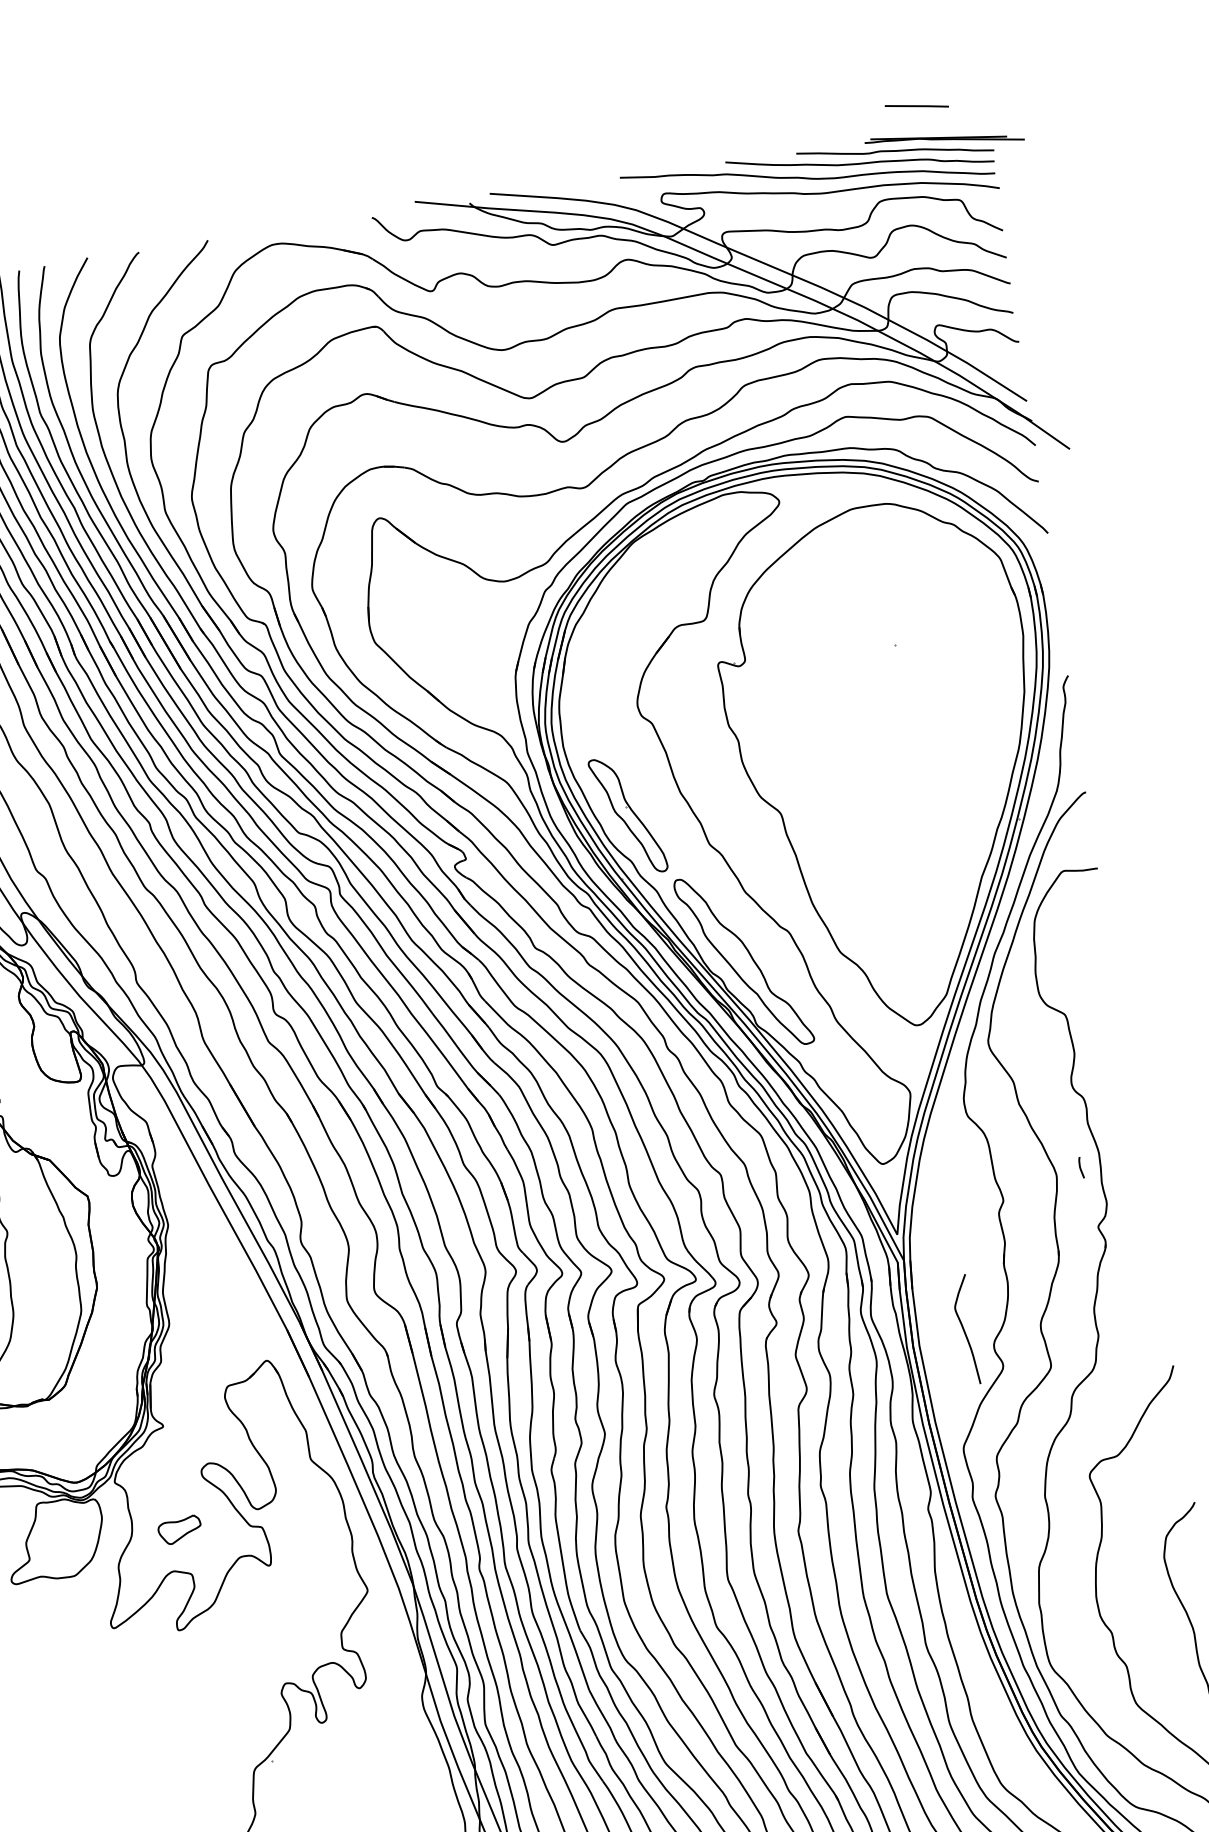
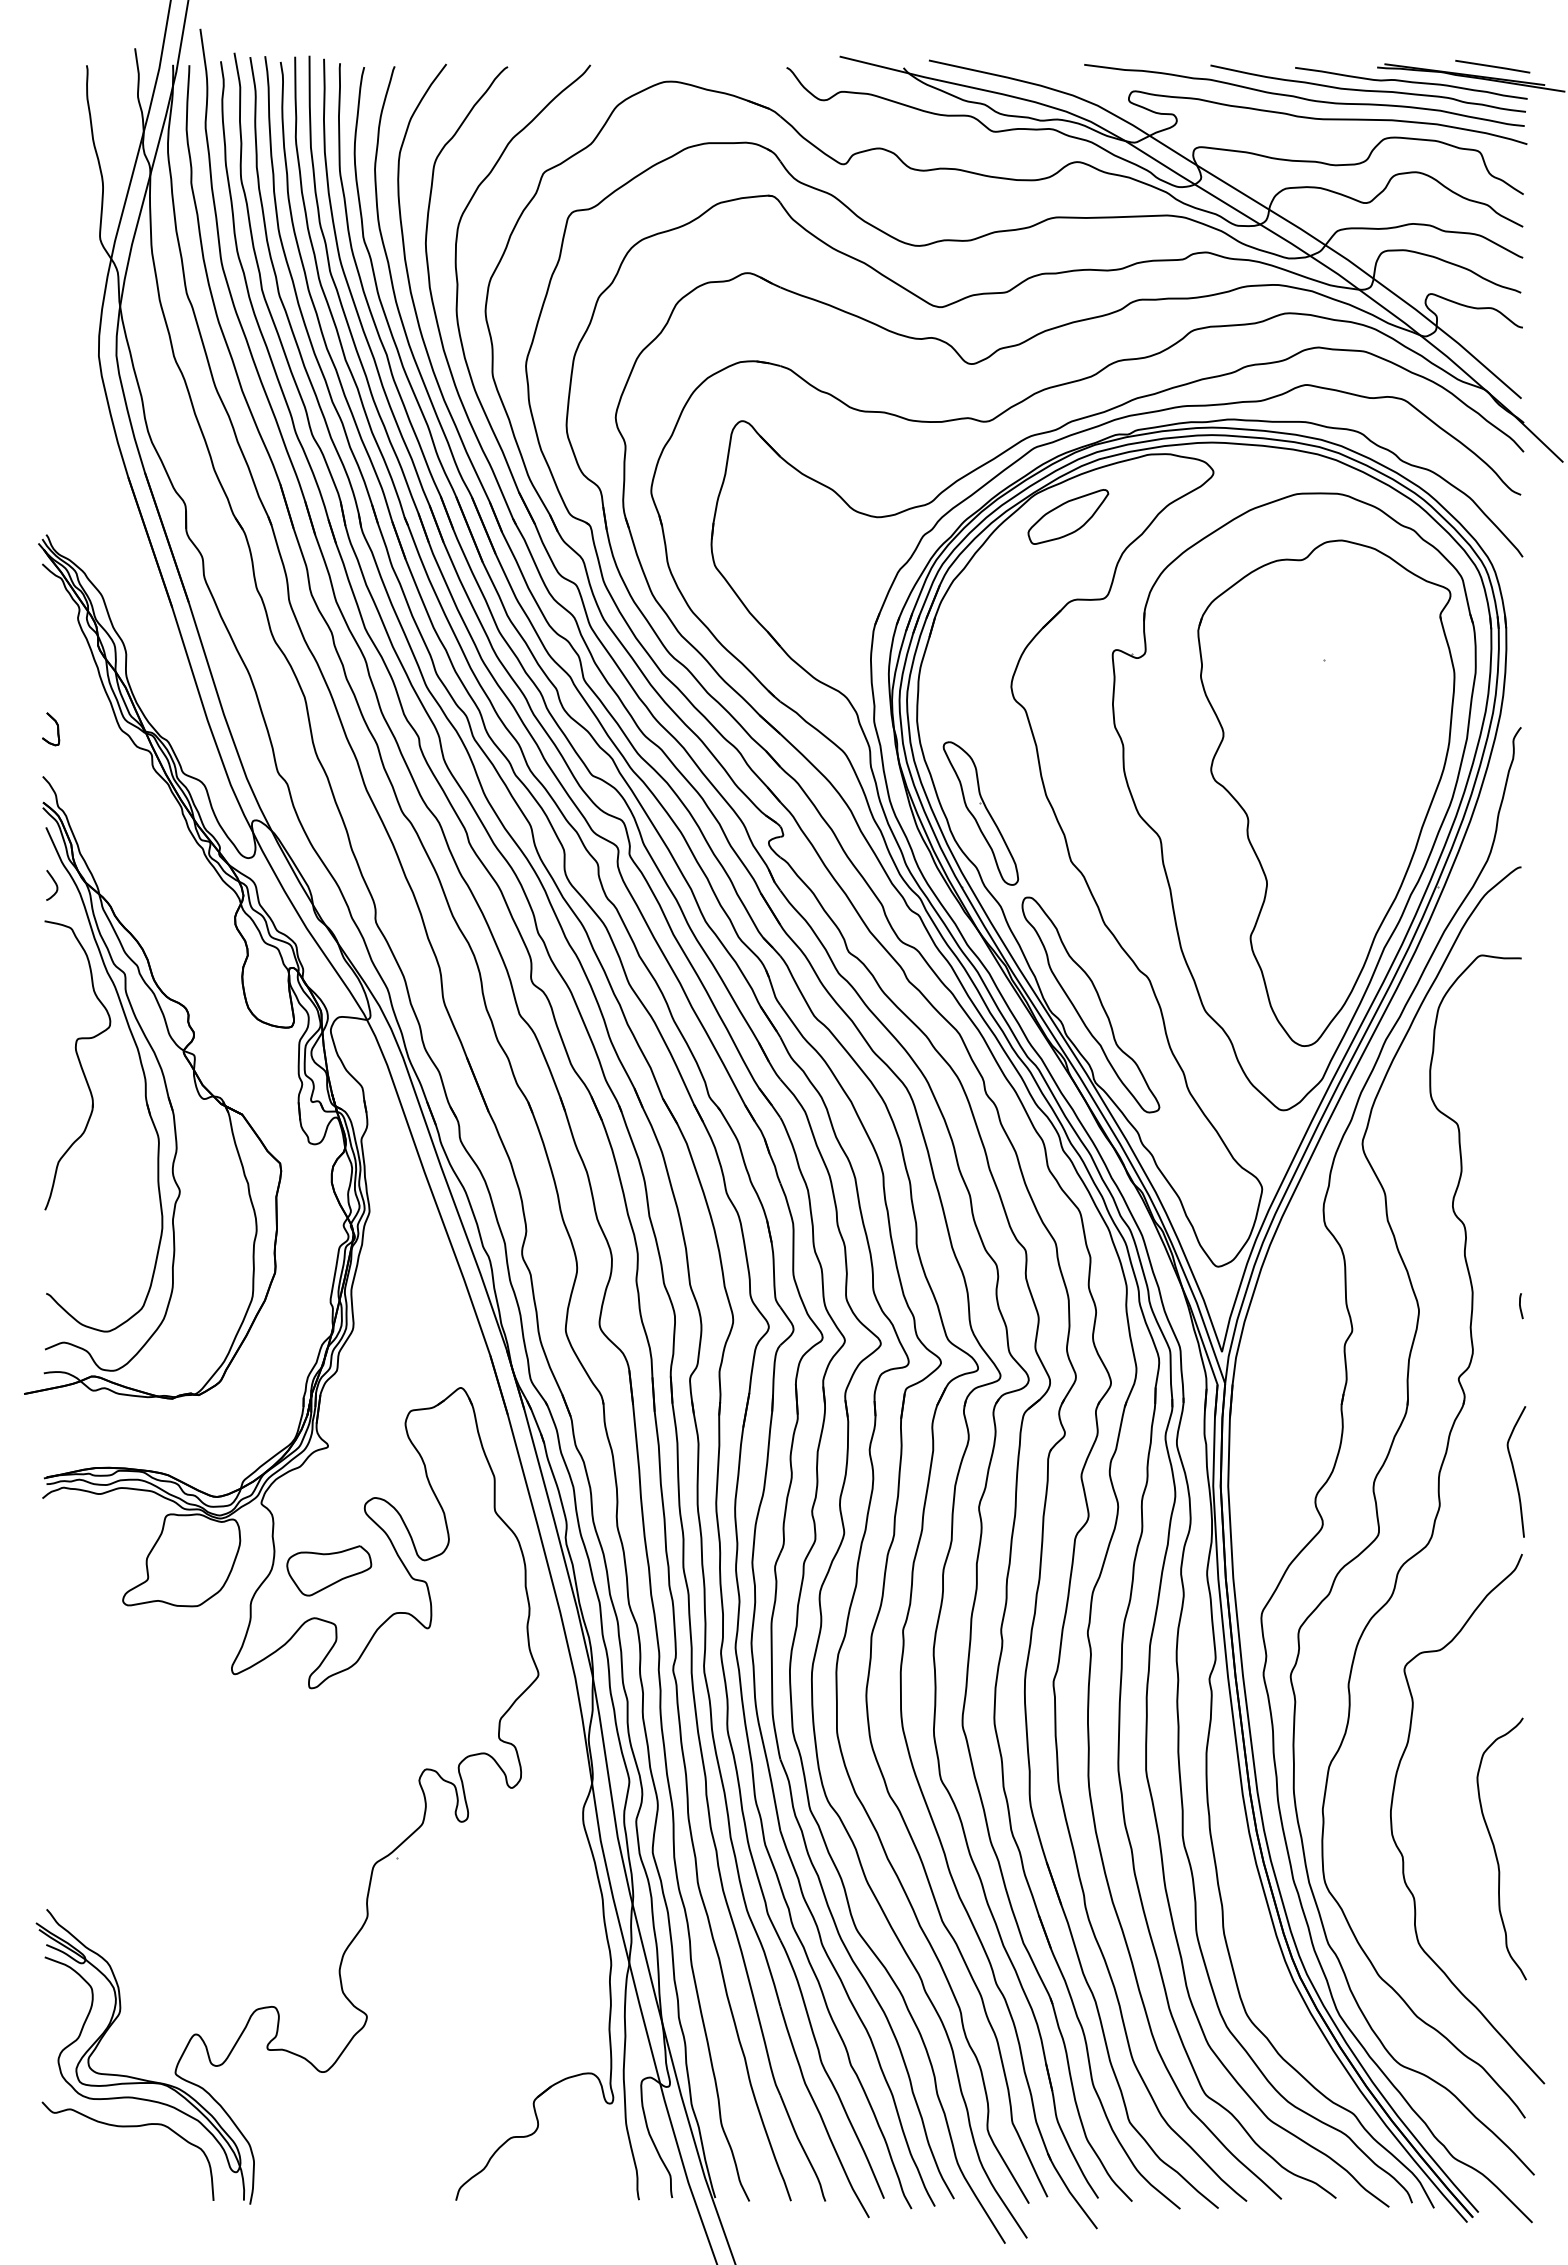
line: (916, 106) -> (1492, 66), moved
part: (663, 556) -> (1068, 516), added
part: (913, 754) -> (1326, 792), added
curve: (1080, 1168) -> (1520, 1306), moved
curve: (965, 1330) -> (1515, 1472), moved
part: (180, 1529) -> (329, 1570), size x1.67

